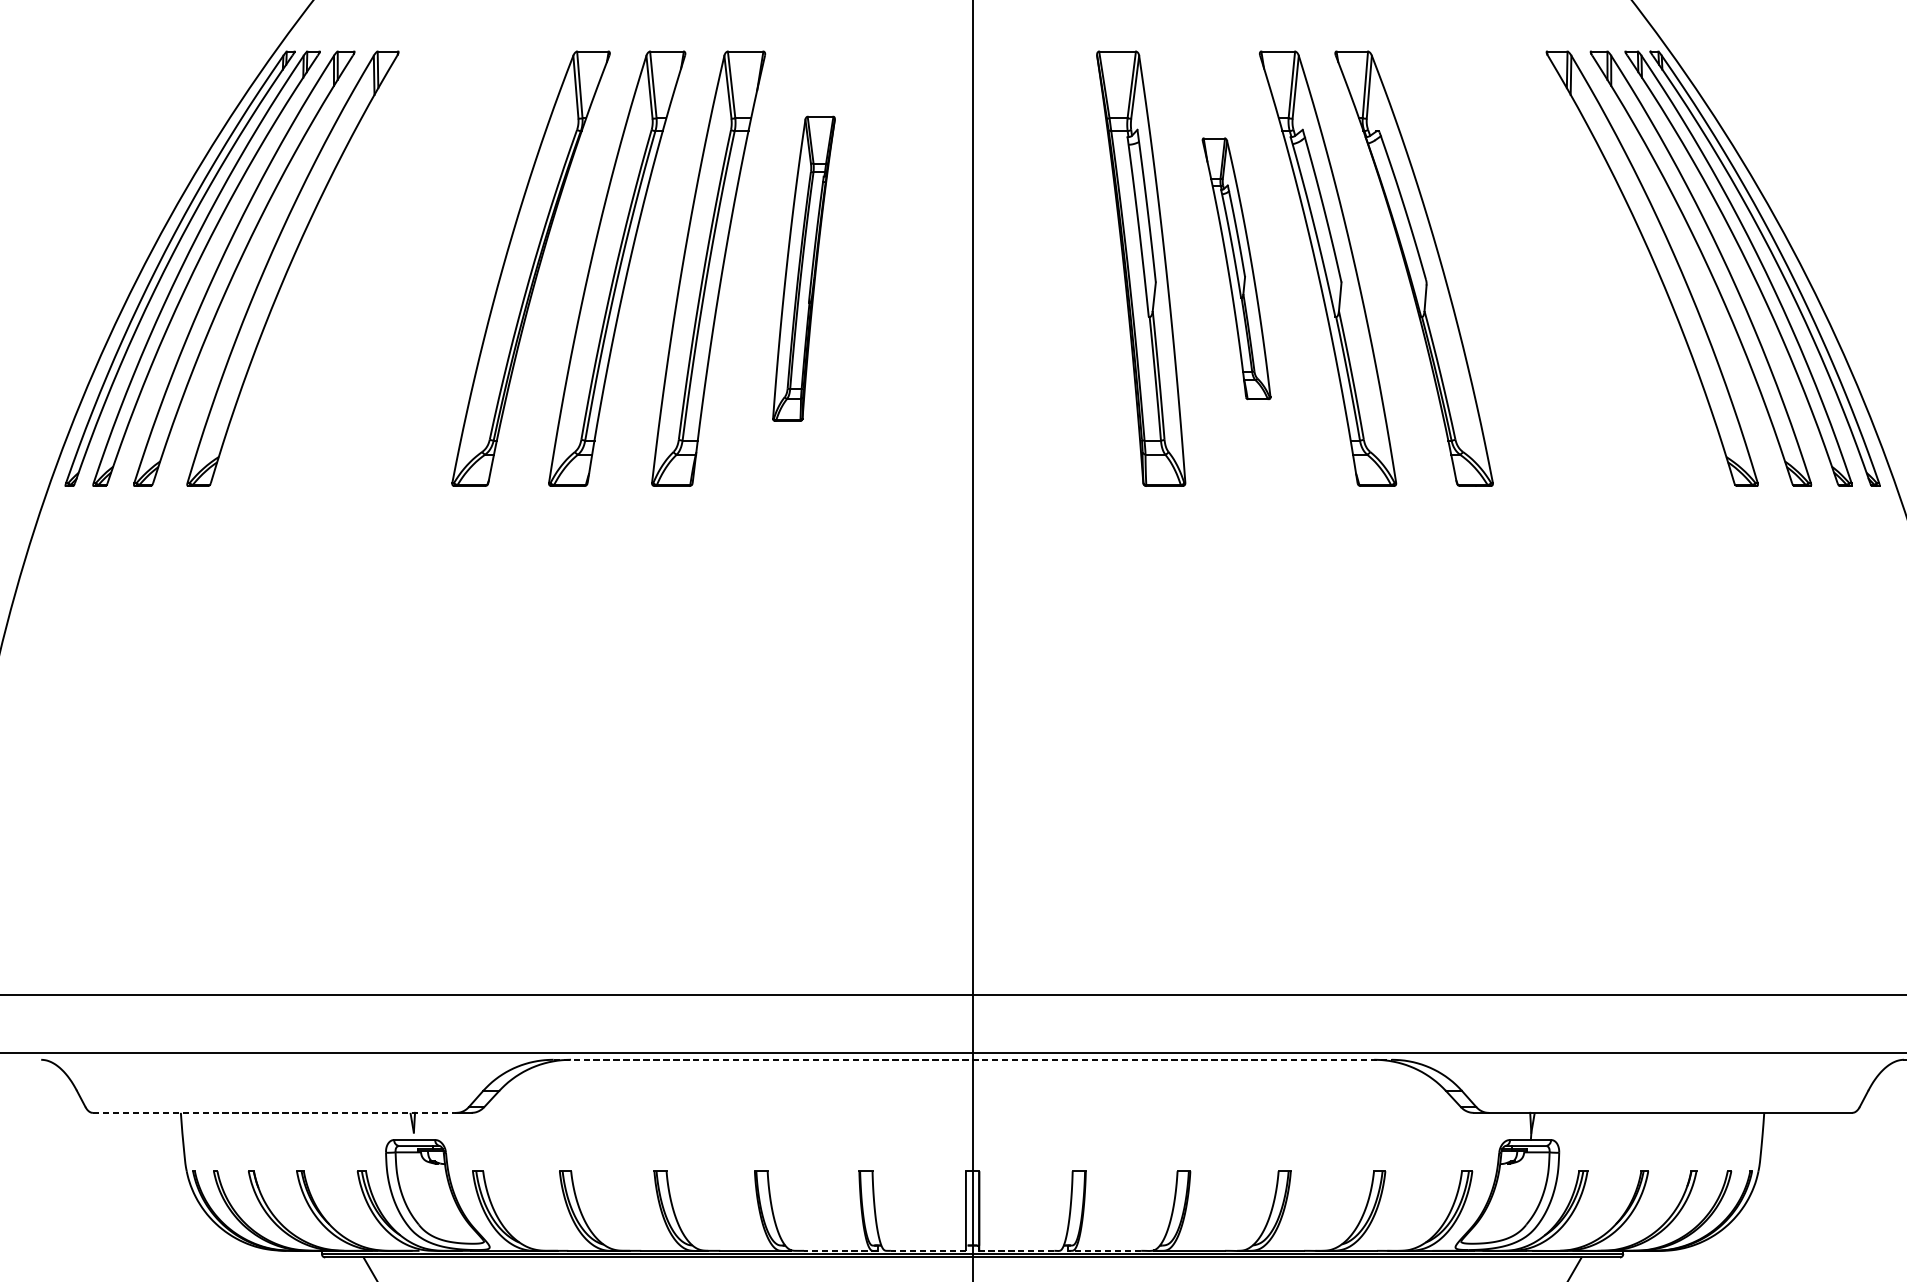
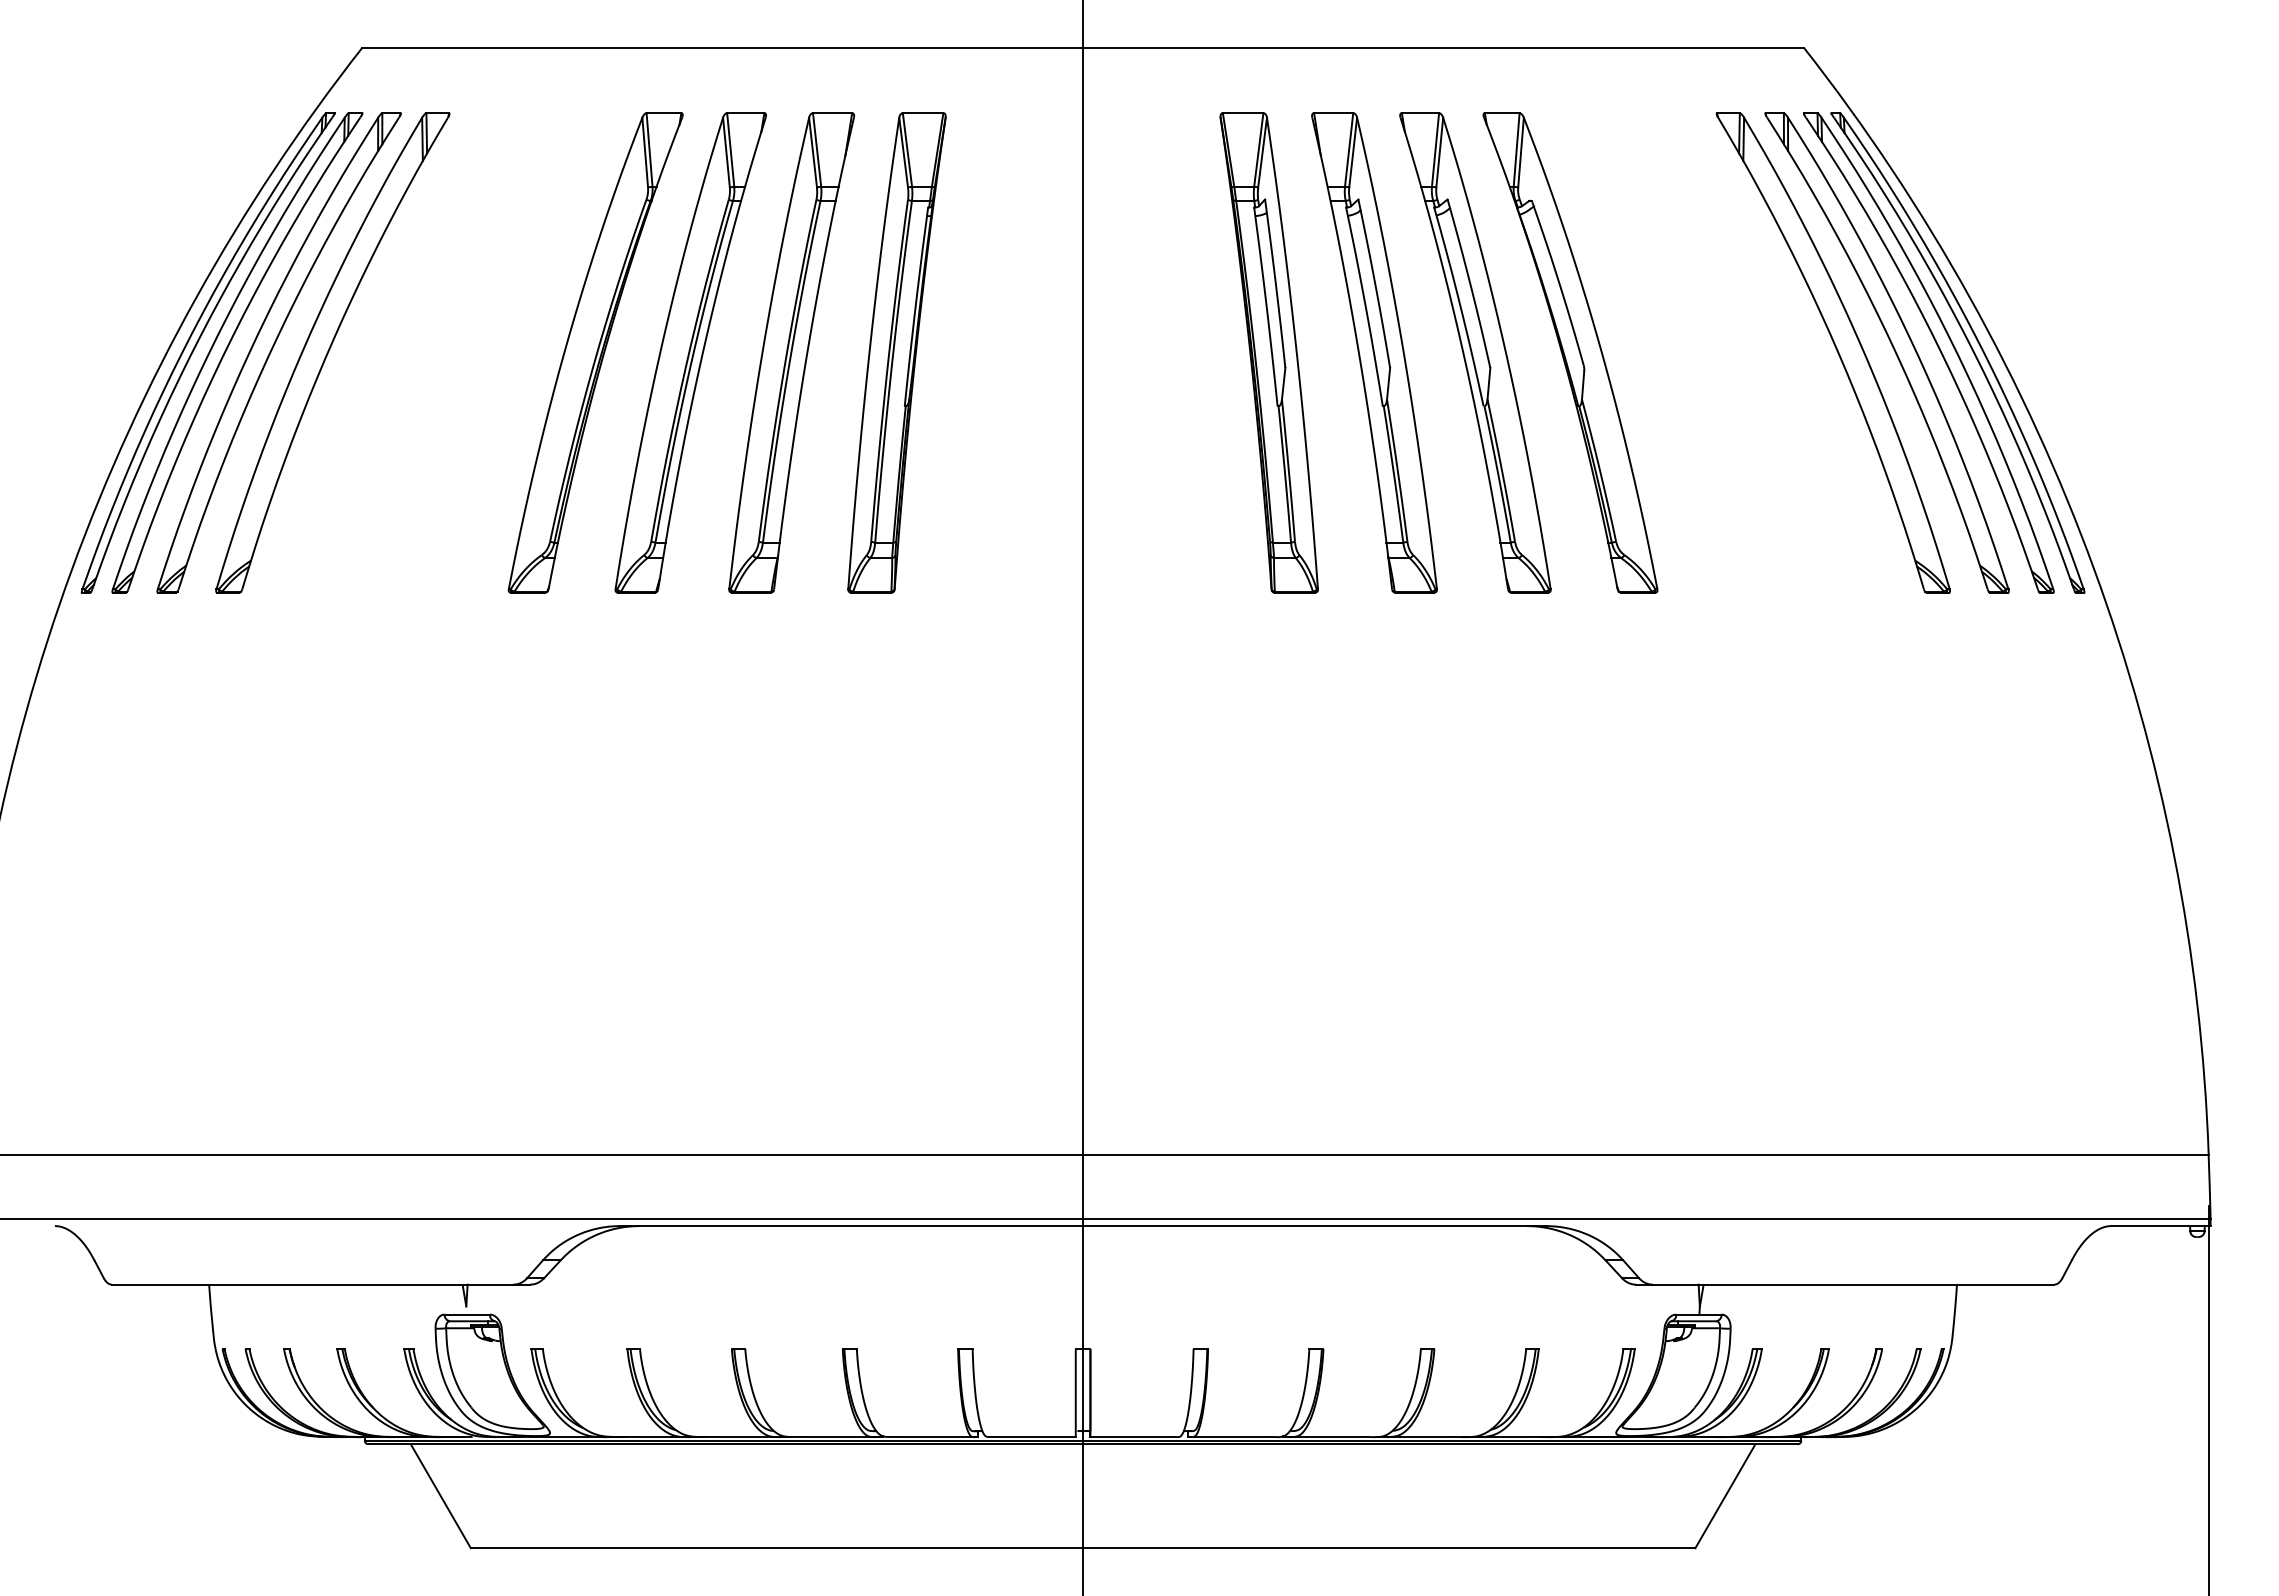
part: (803, 268) -> (896, 352), size x1.43
part: (1236, 268) -> (1374, 352), size x1.67
line: (972, 1060) -> (1083, 1226), dashed -> solid
line: (274, 1112) -> (312, 1284), dashed -> solid
line: (840, 1250) -> (937, 1436), dashed -> solid
line: (927, 1250) -> (1033, 1436), dashed -> solid
line: (1016, 1250) -> (1131, 1436), dashed -> solid
line: (1104, 1250) -> (1228, 1436), dashed -> solid

